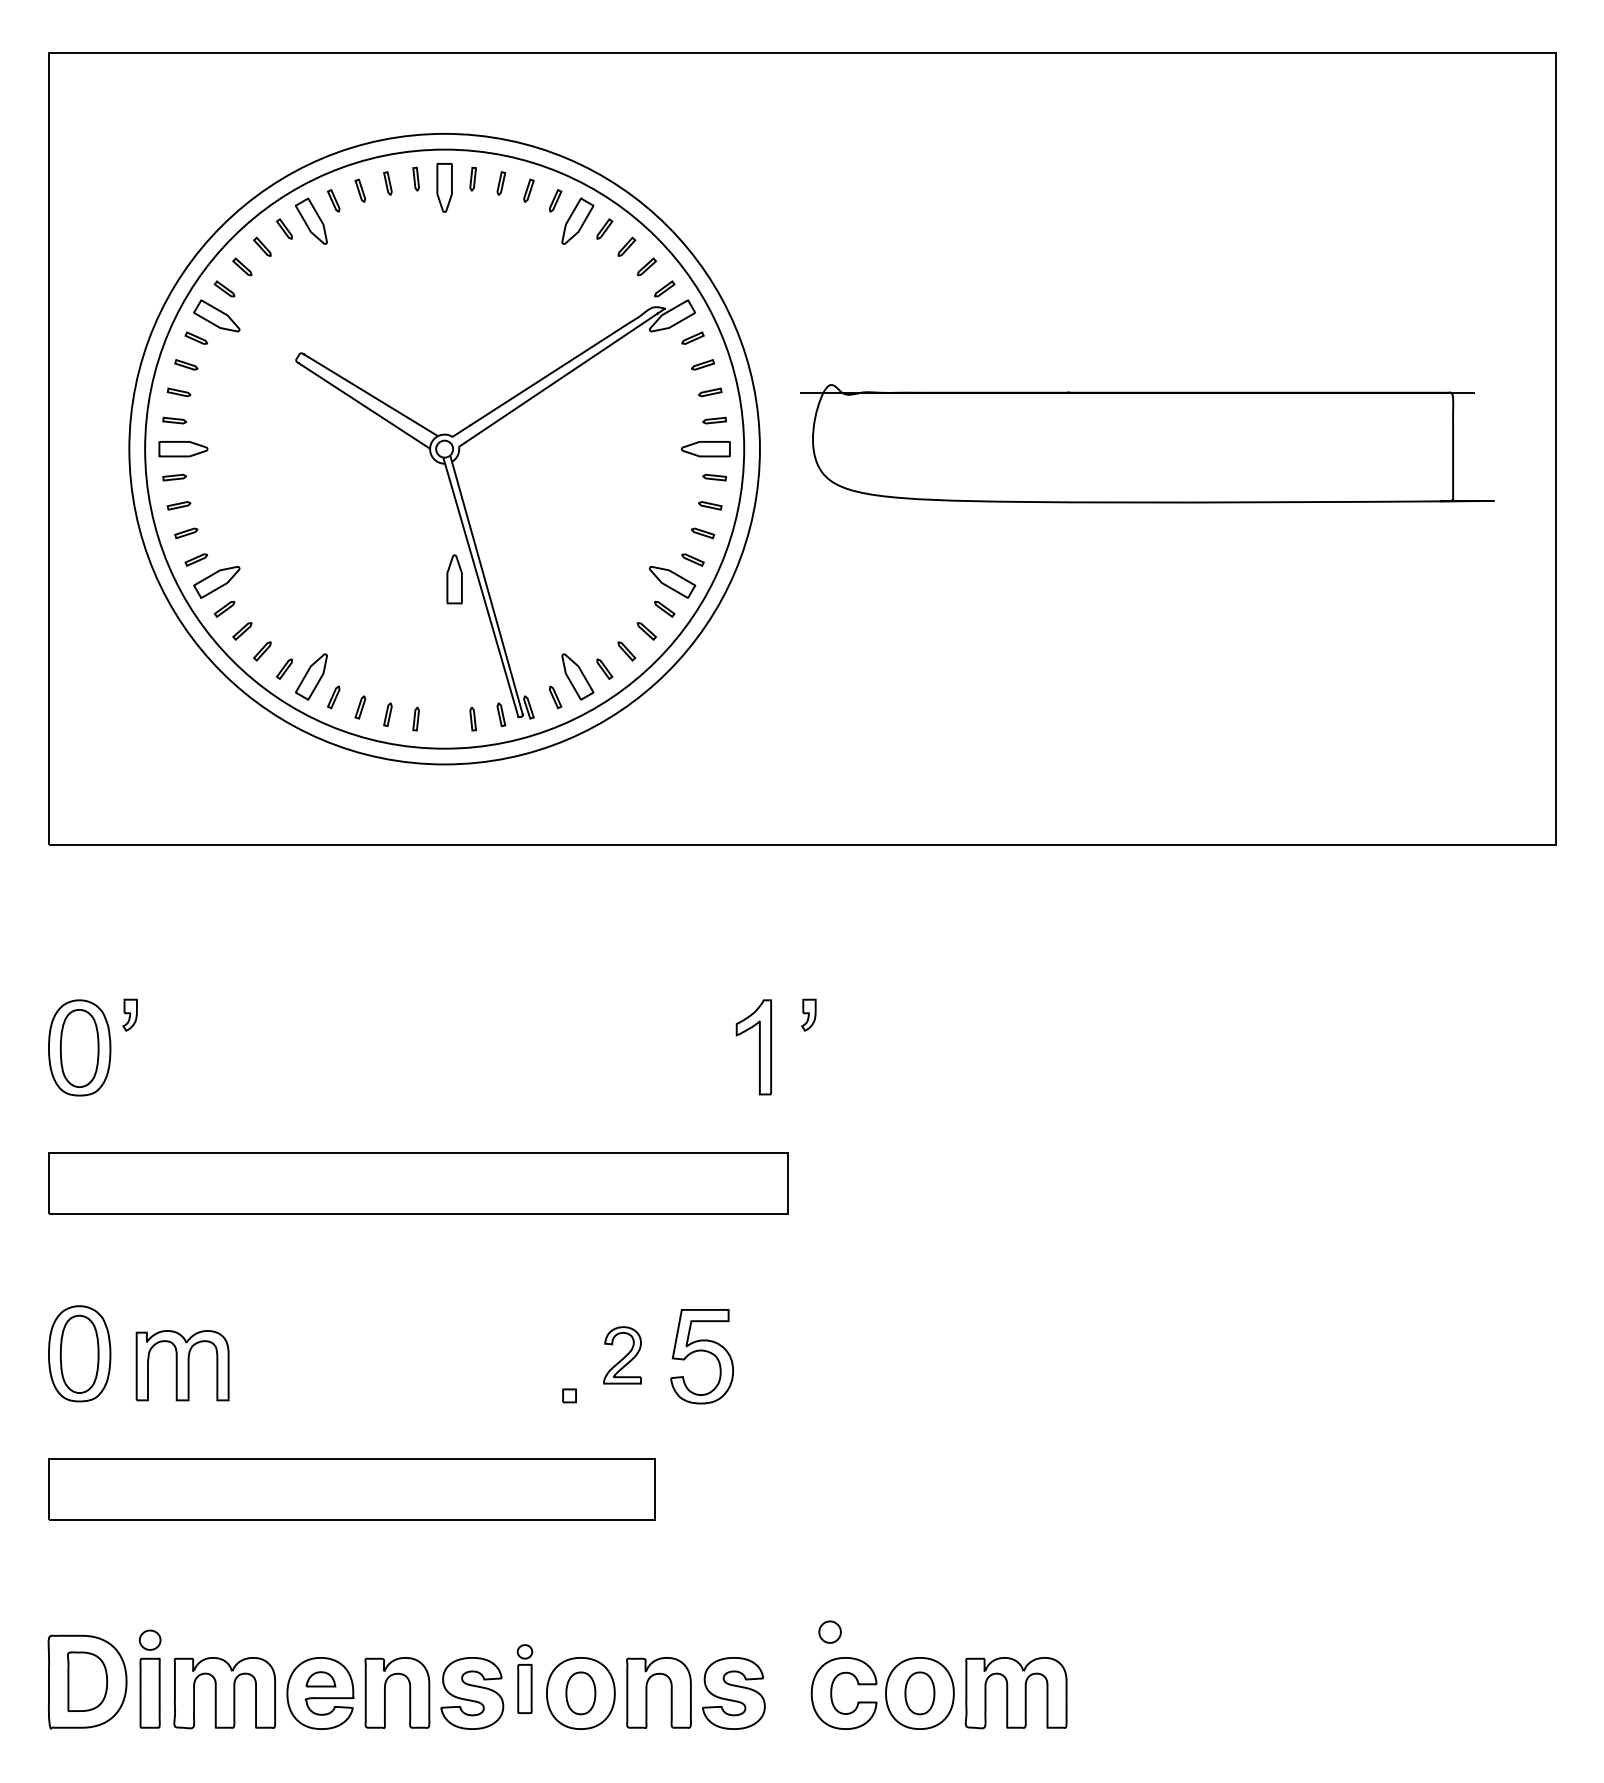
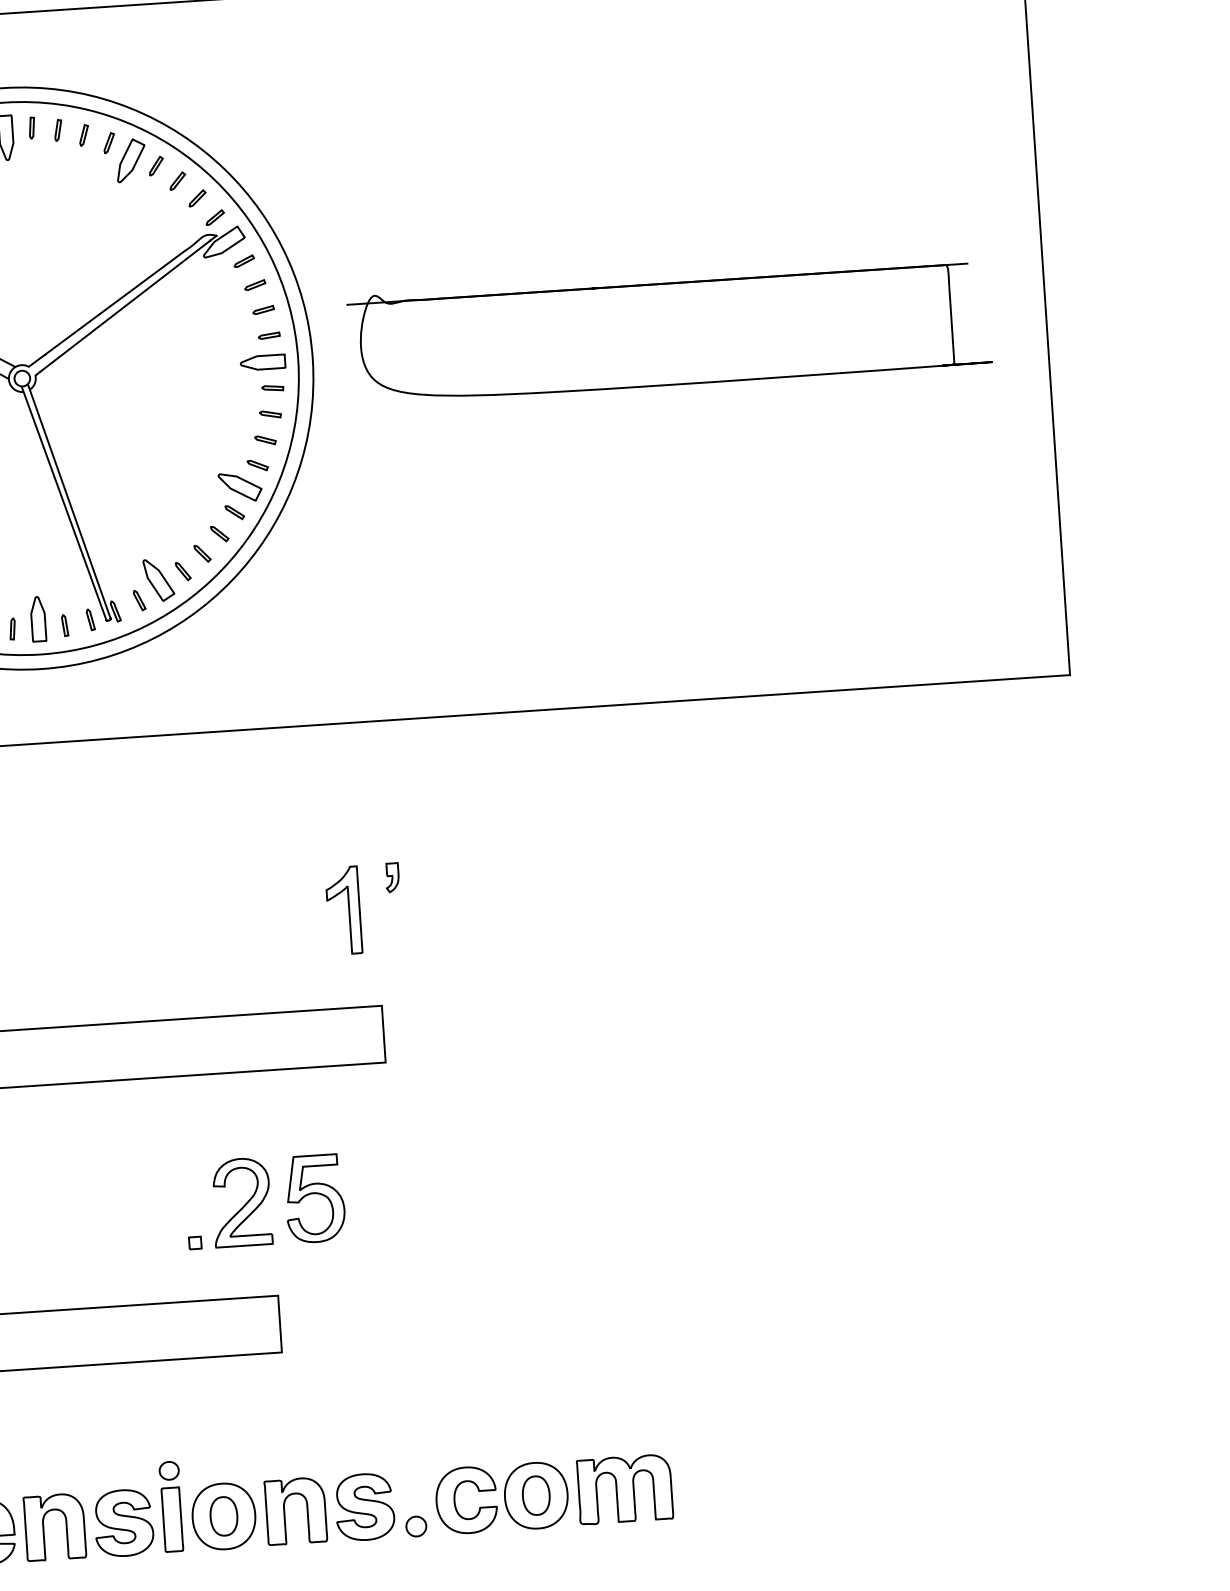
part: (454, 579) -> (38, 619), moved
part: (622, 1355) -> (241, 1202), size x1.67
part: (829, 1631) -> (415, 1525), moved
part: (524, 1678) -> (171, 1506), size x1.43

